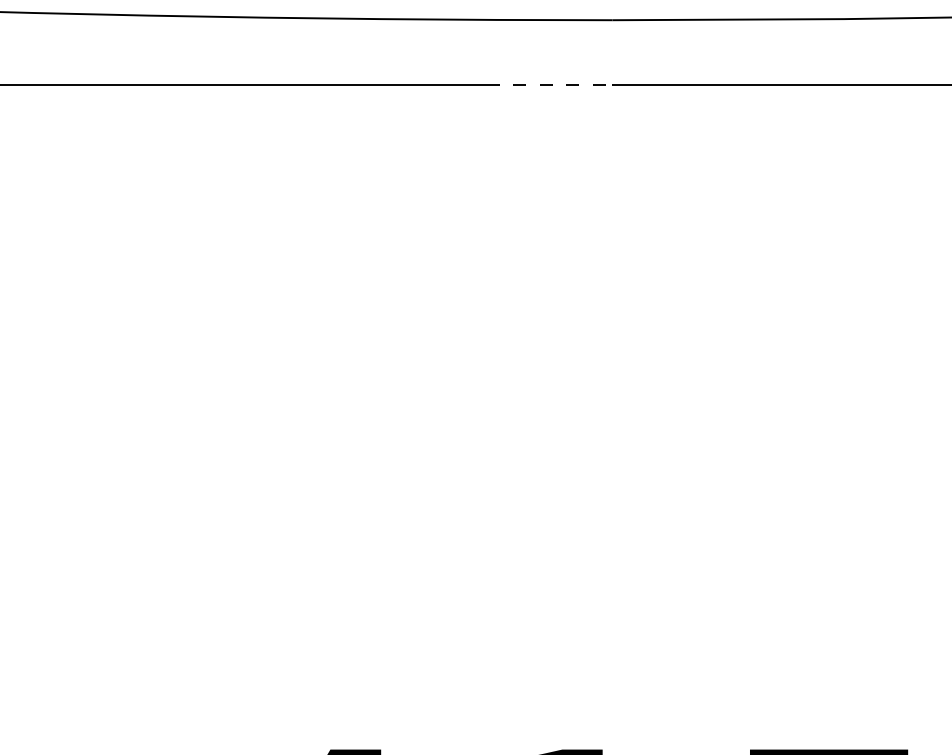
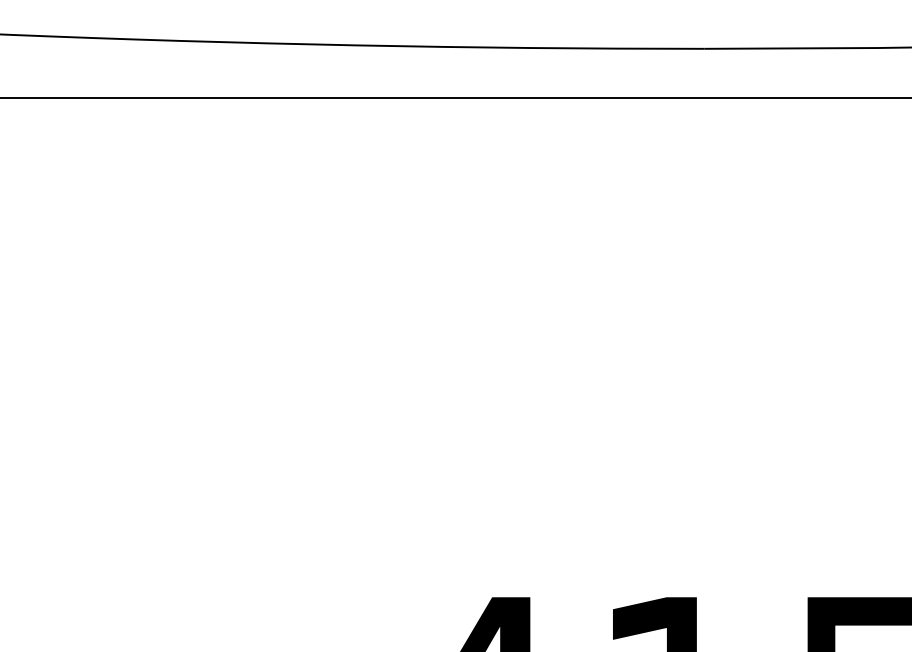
line: (550, 84) -> (657, 97), dashed -> solid

